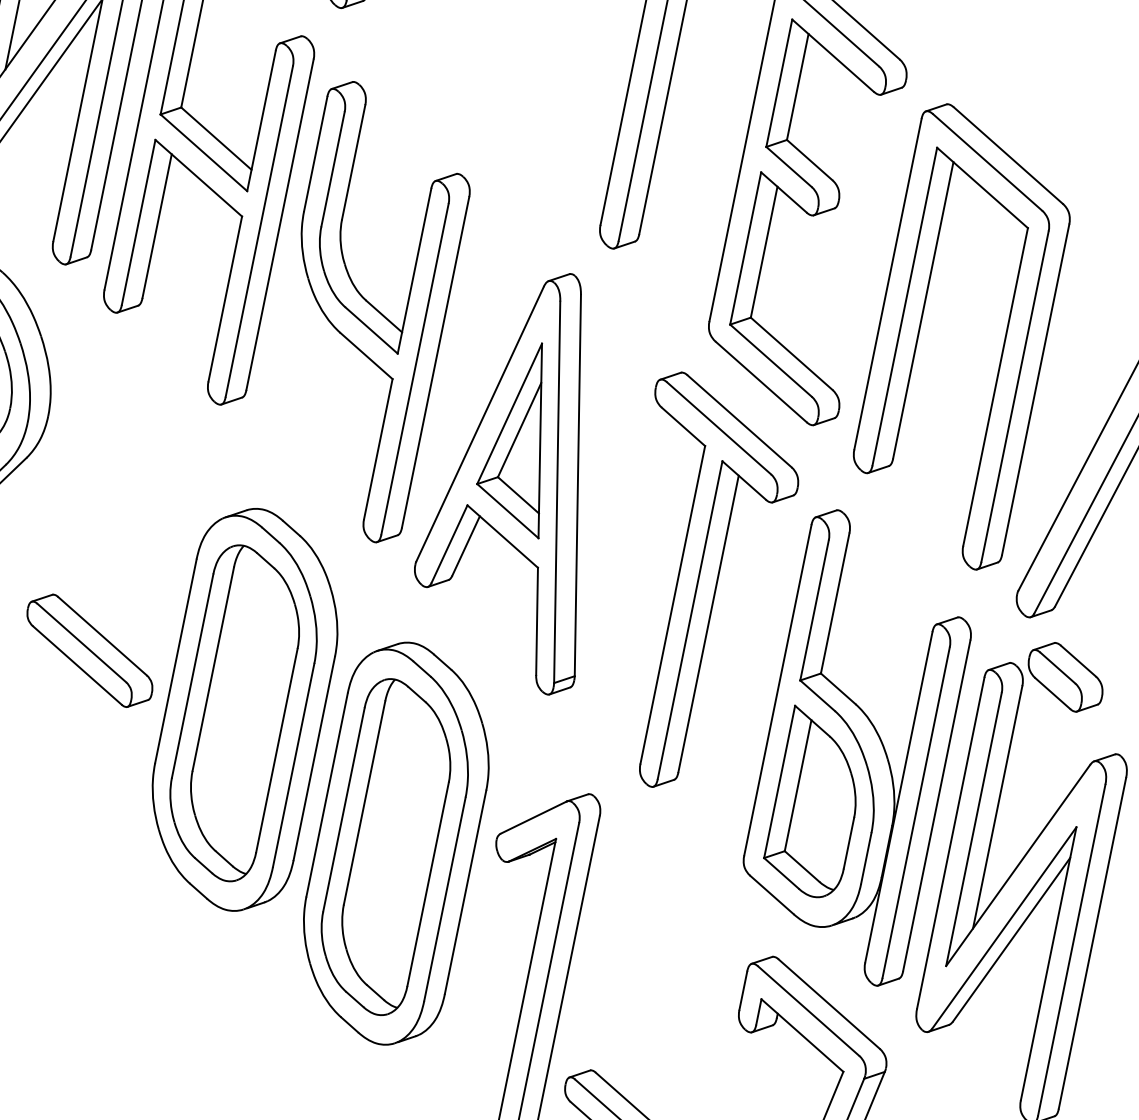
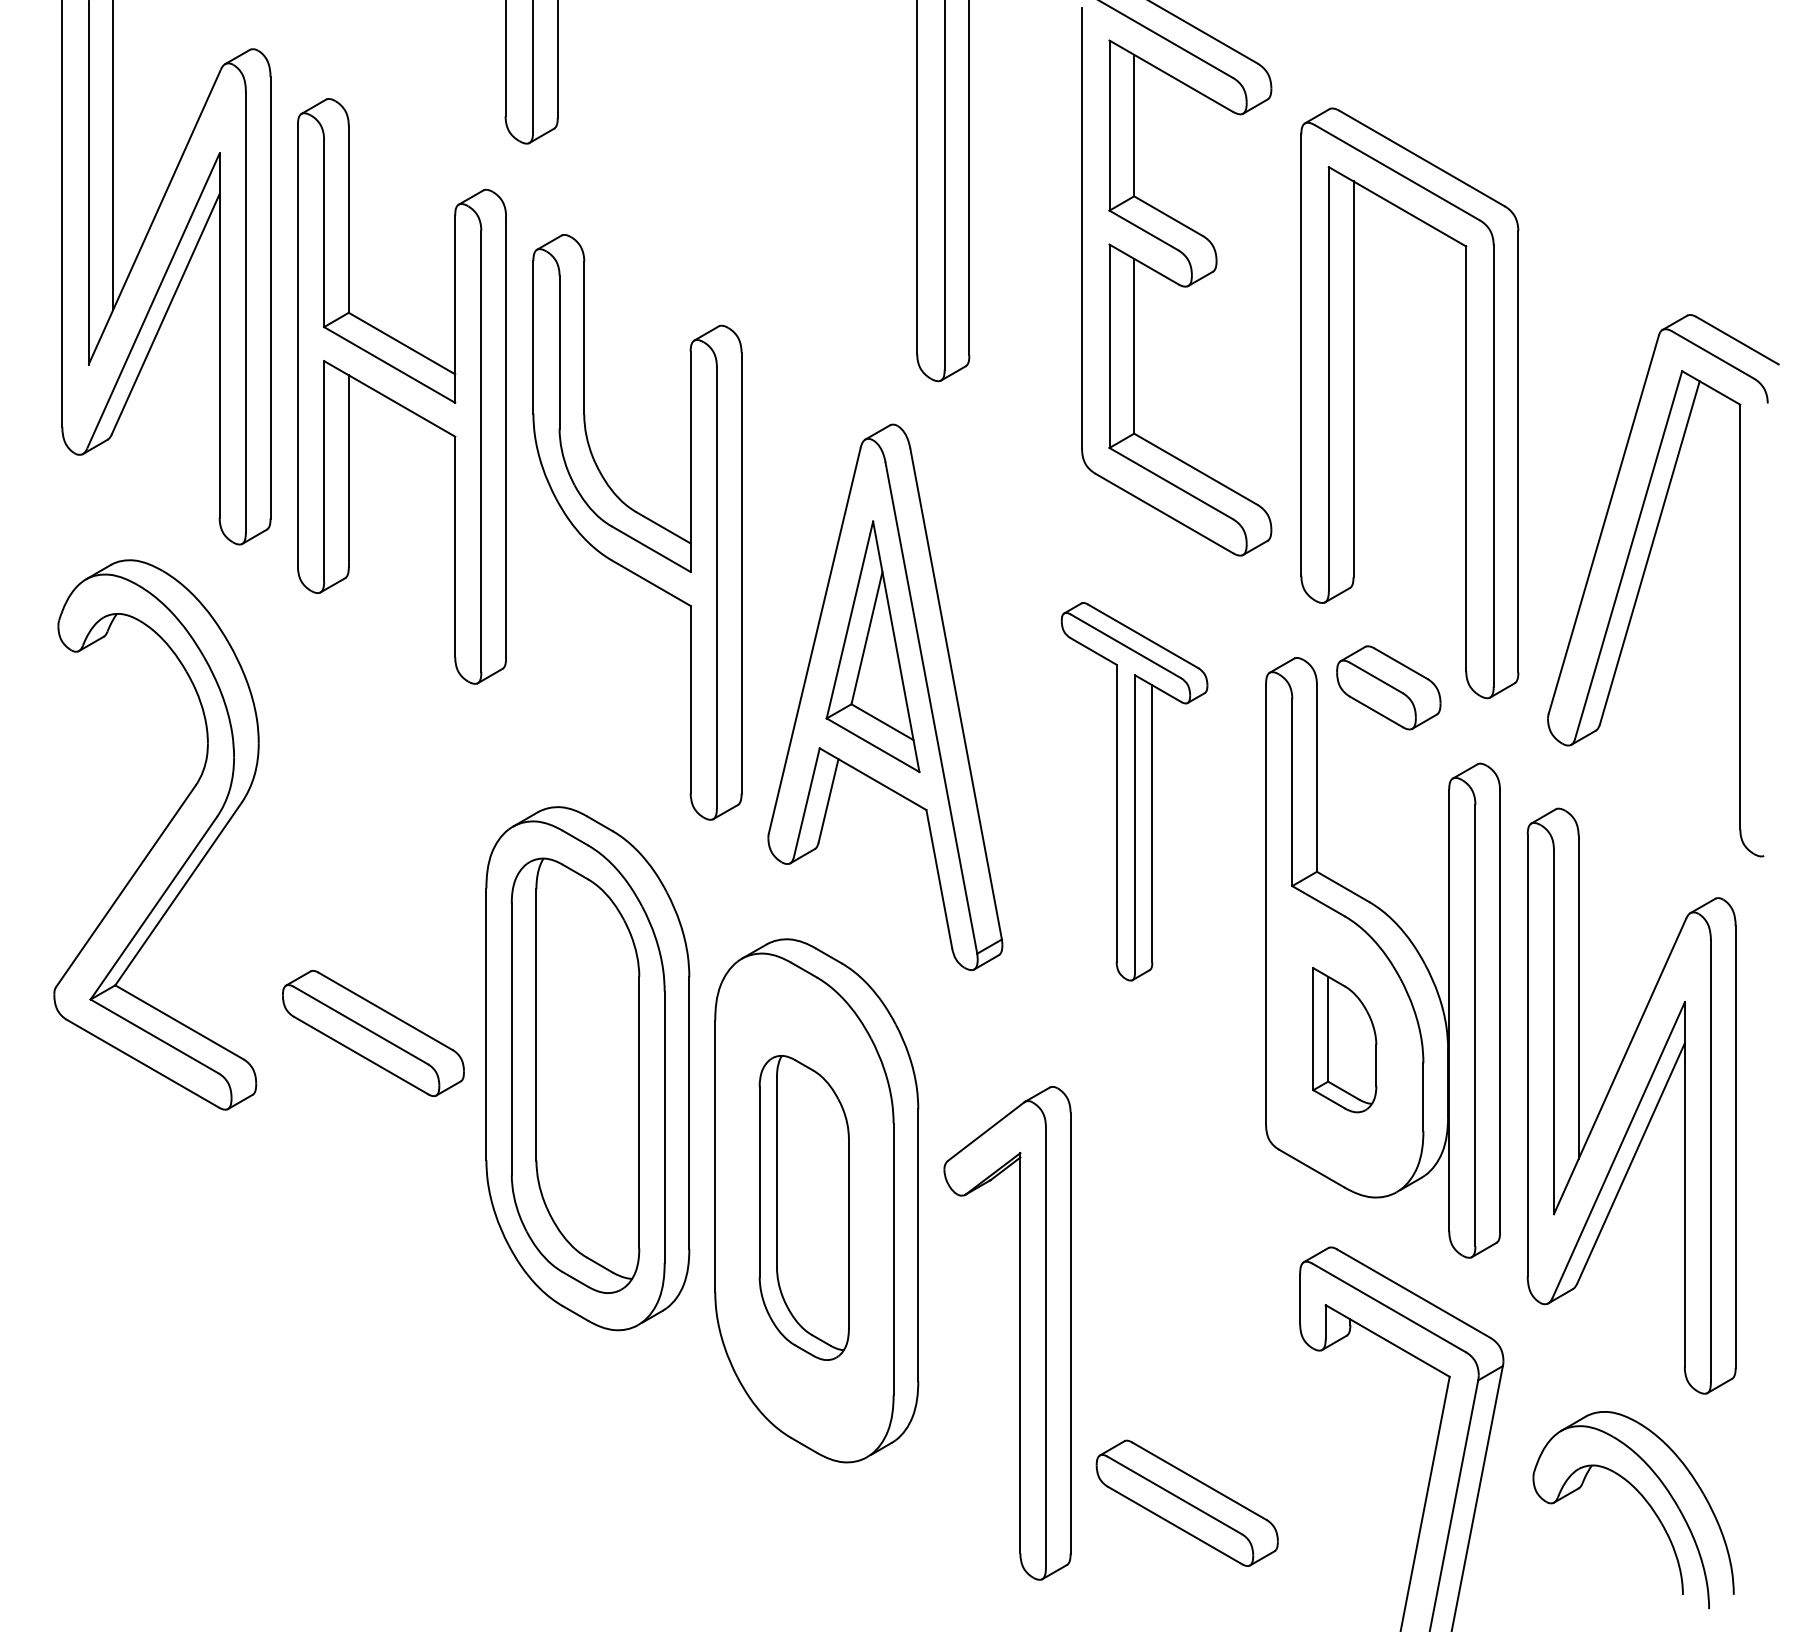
part: (696, 585) -> (1134, 791), size x0.7
part: (1065, 677) -> (1388, 687), moved
part: (815, 803) -> (1344, 1040), size x0.6
part: (385, 846) -> (803, 1207), size x0.7

